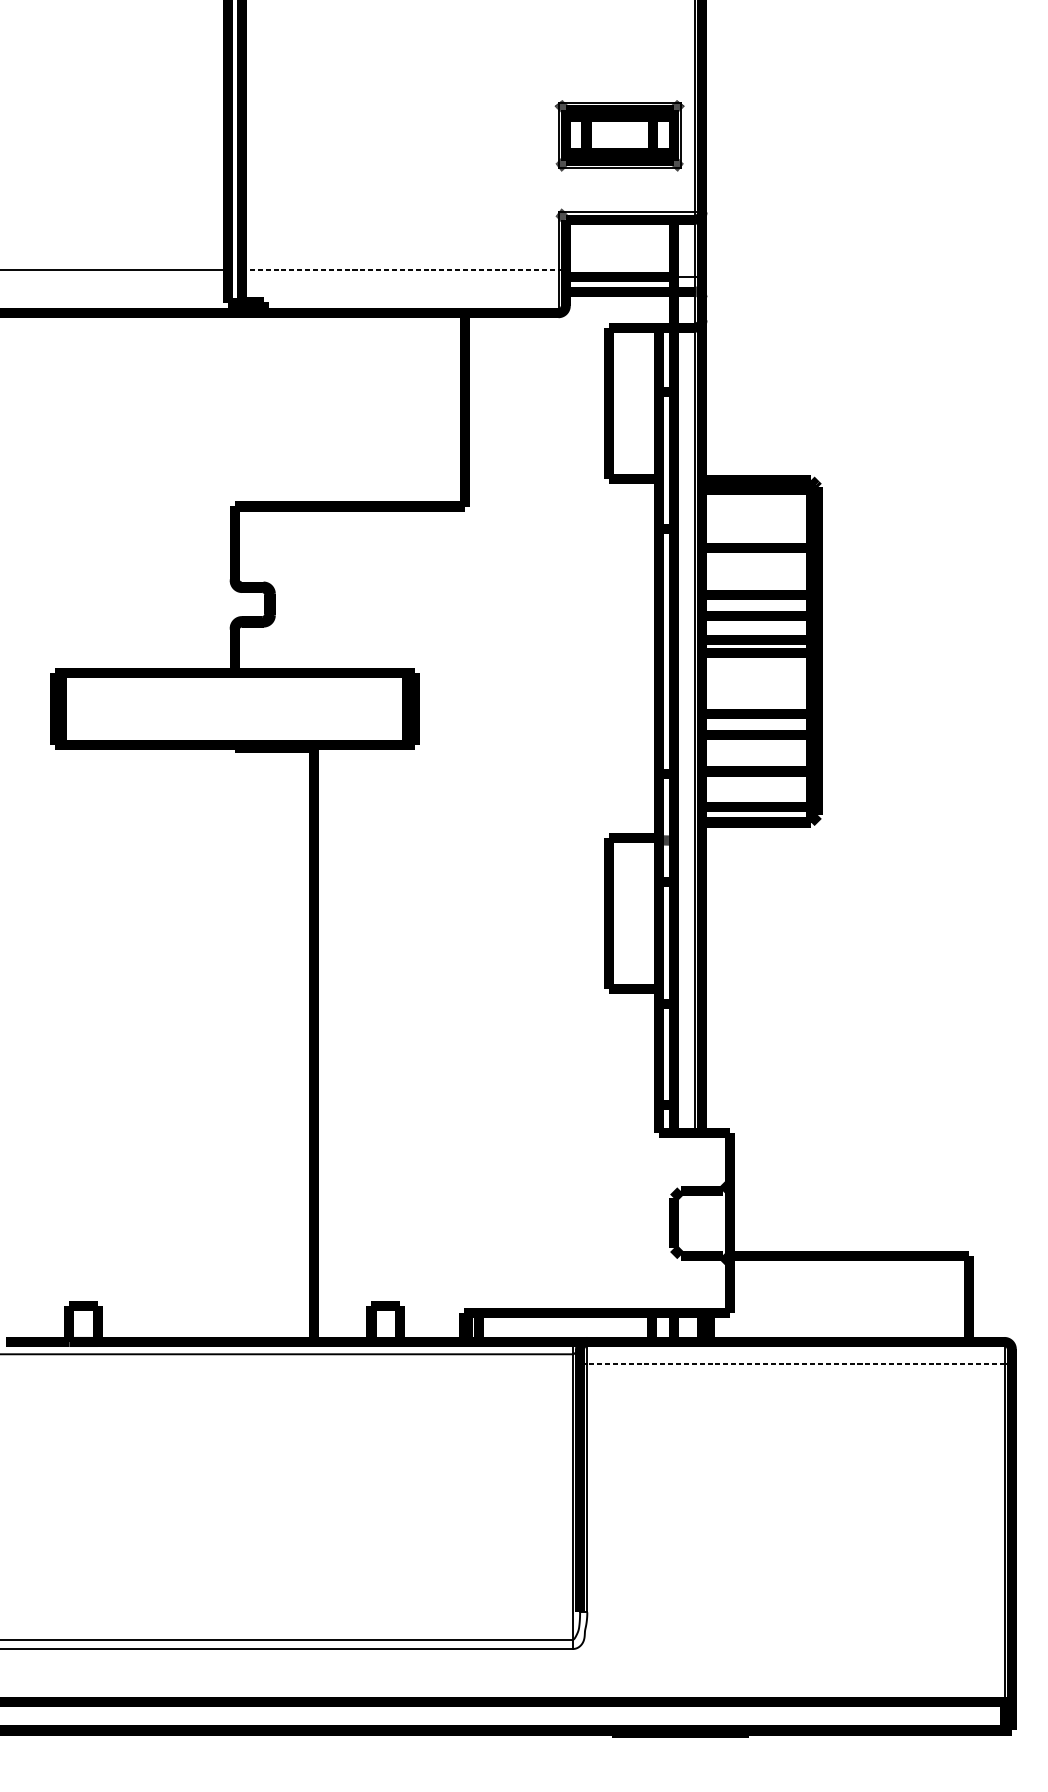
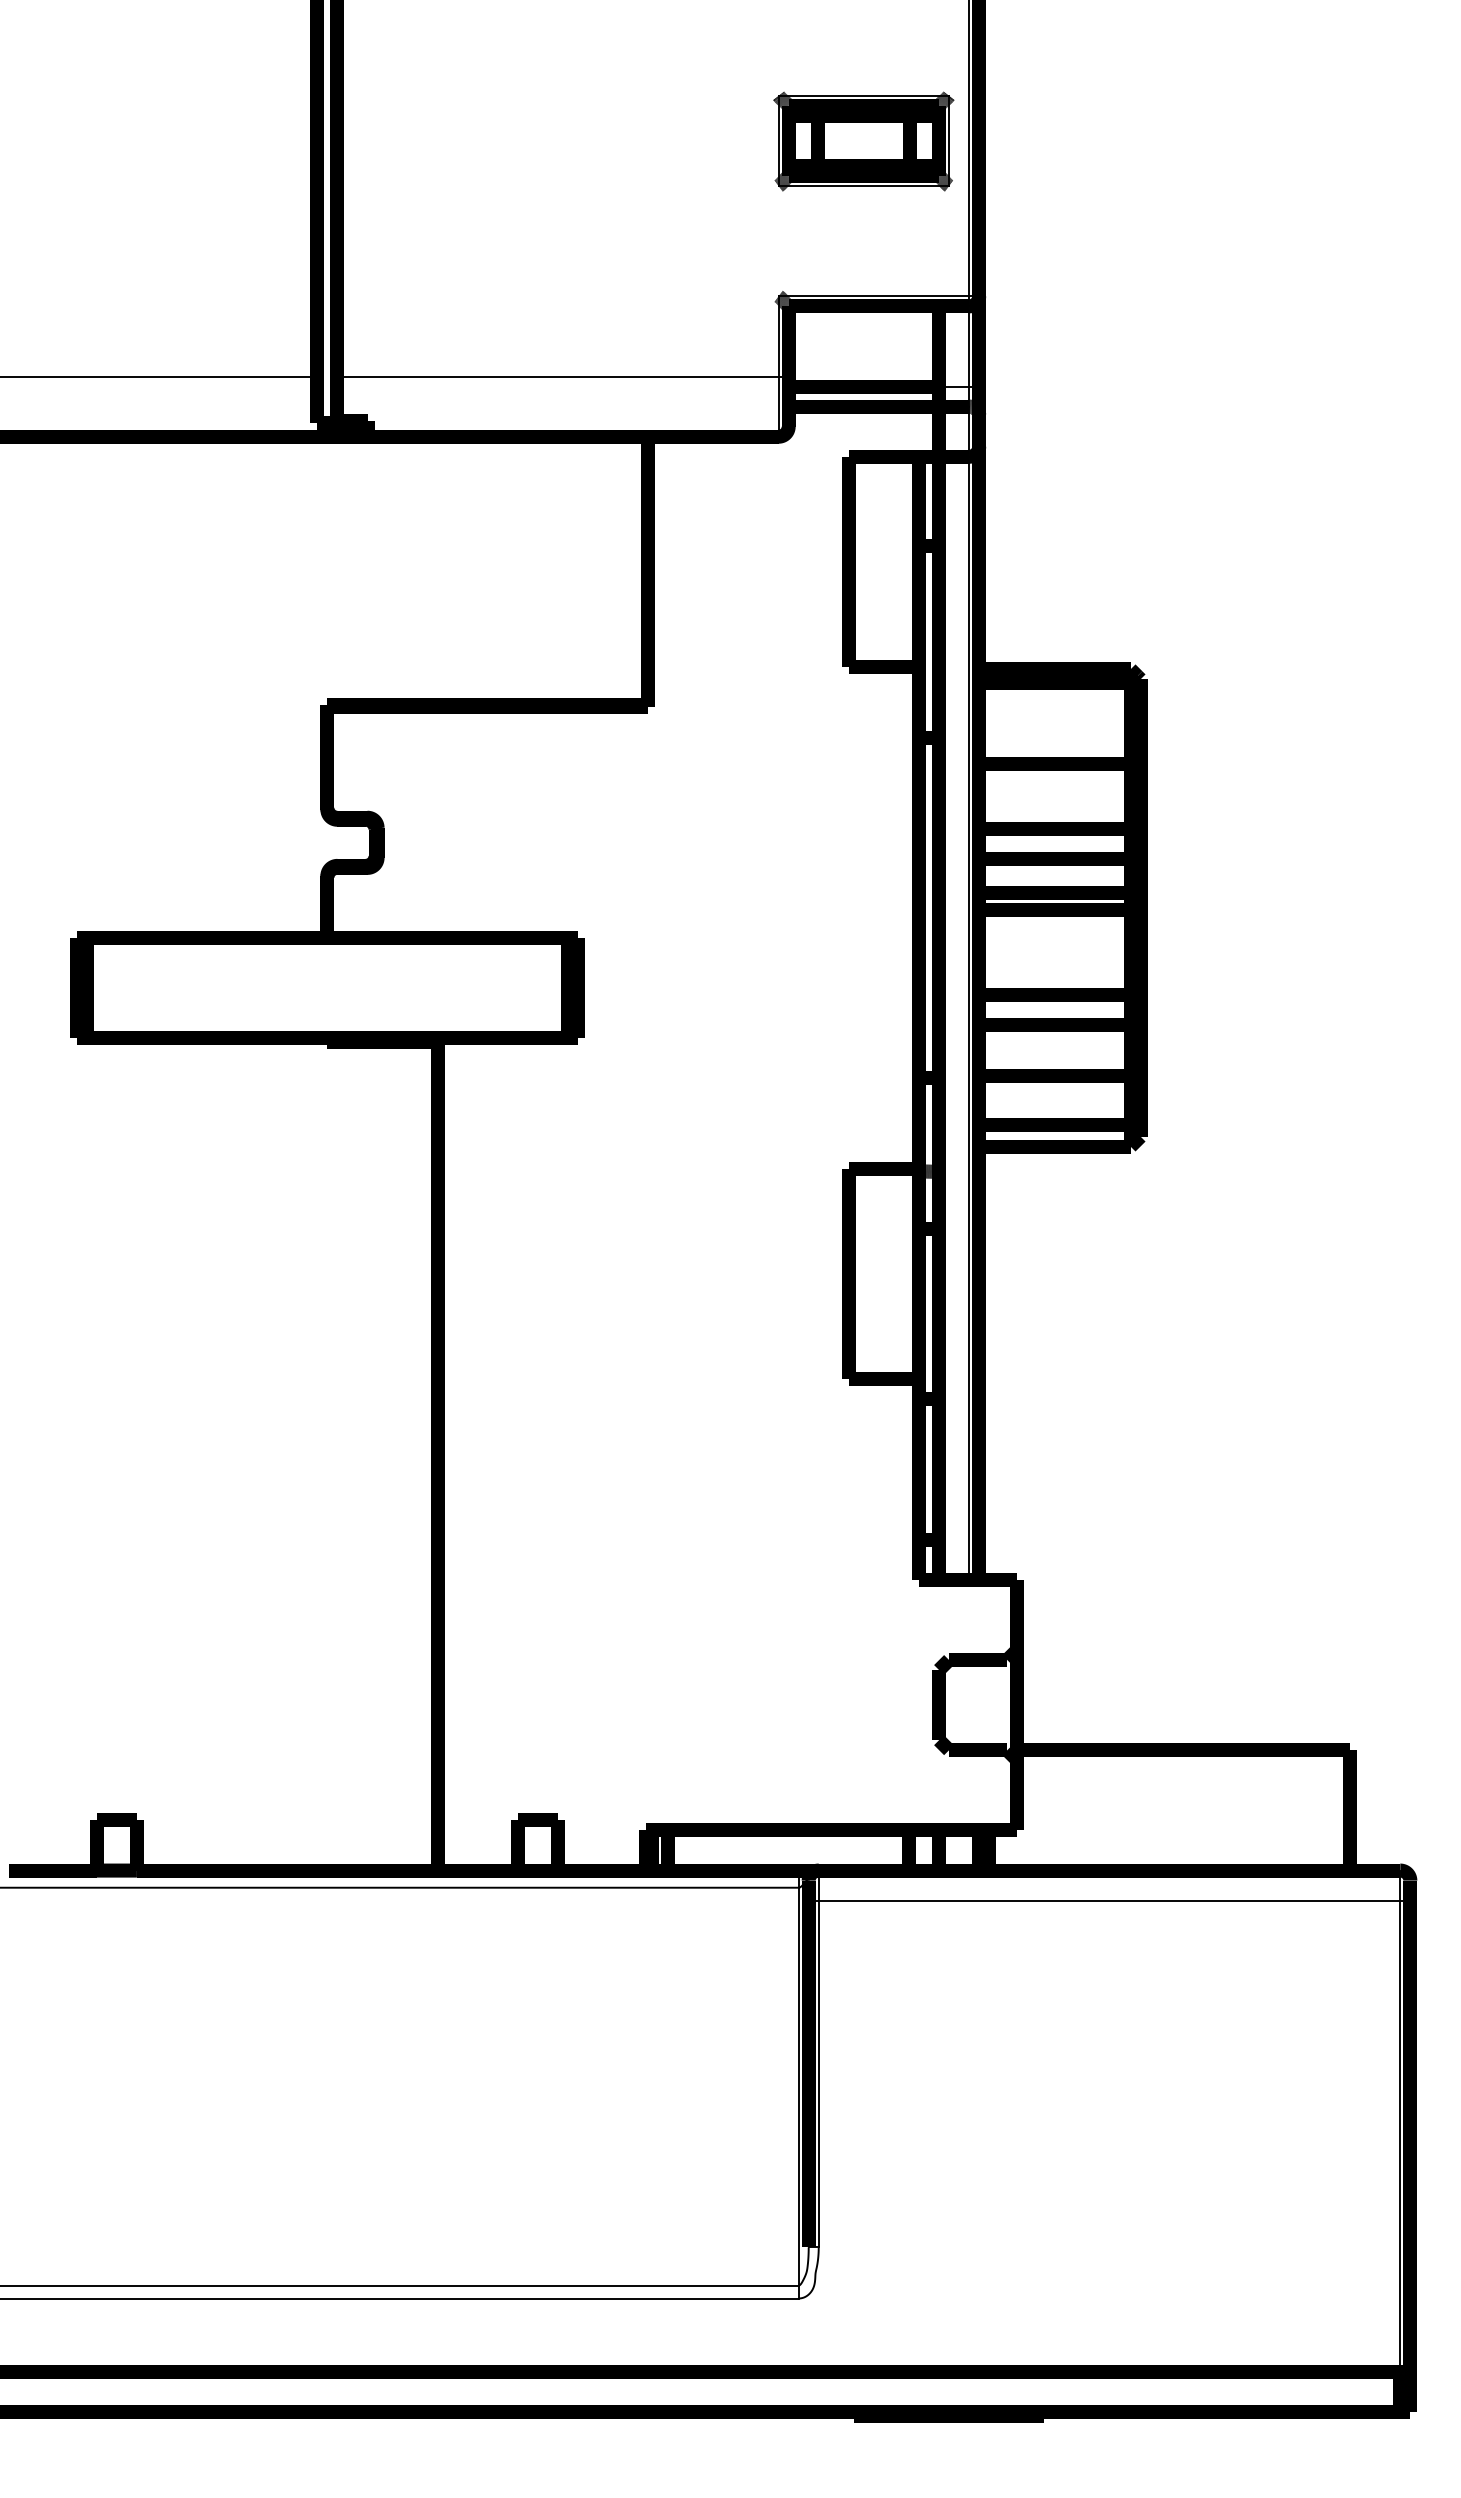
part: (619, 135) -> (863, 141), moved
line: (400, 269) -> (558, 376), dashed -> solid
line: (795, 1363) -> (1109, 1900), dashed -> solid

